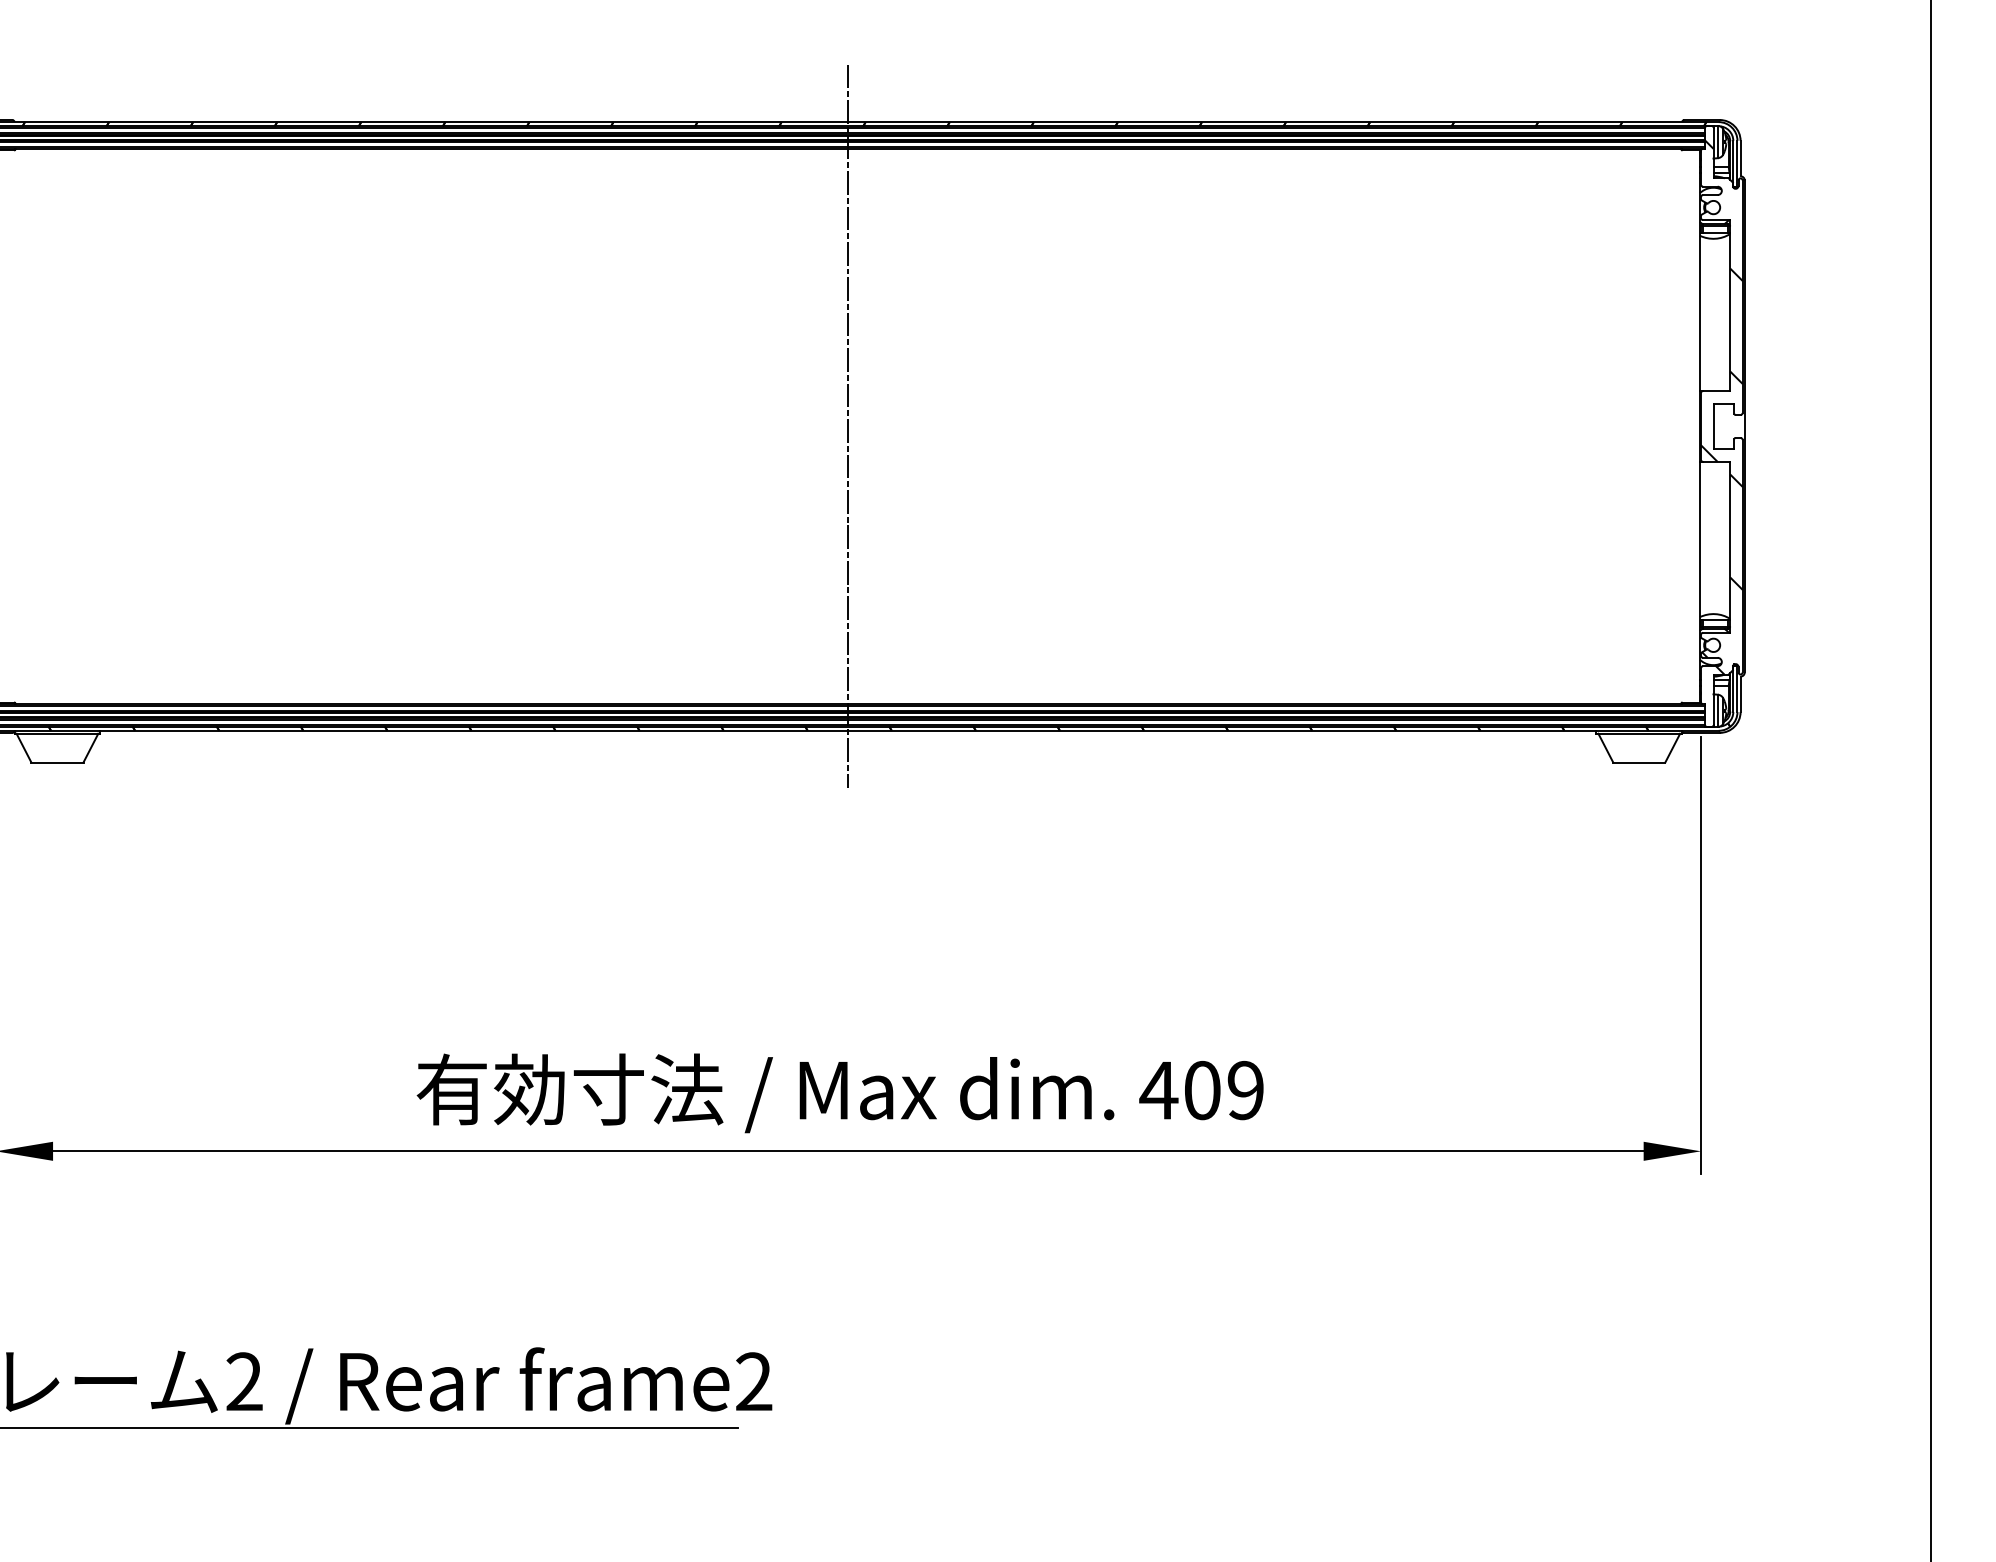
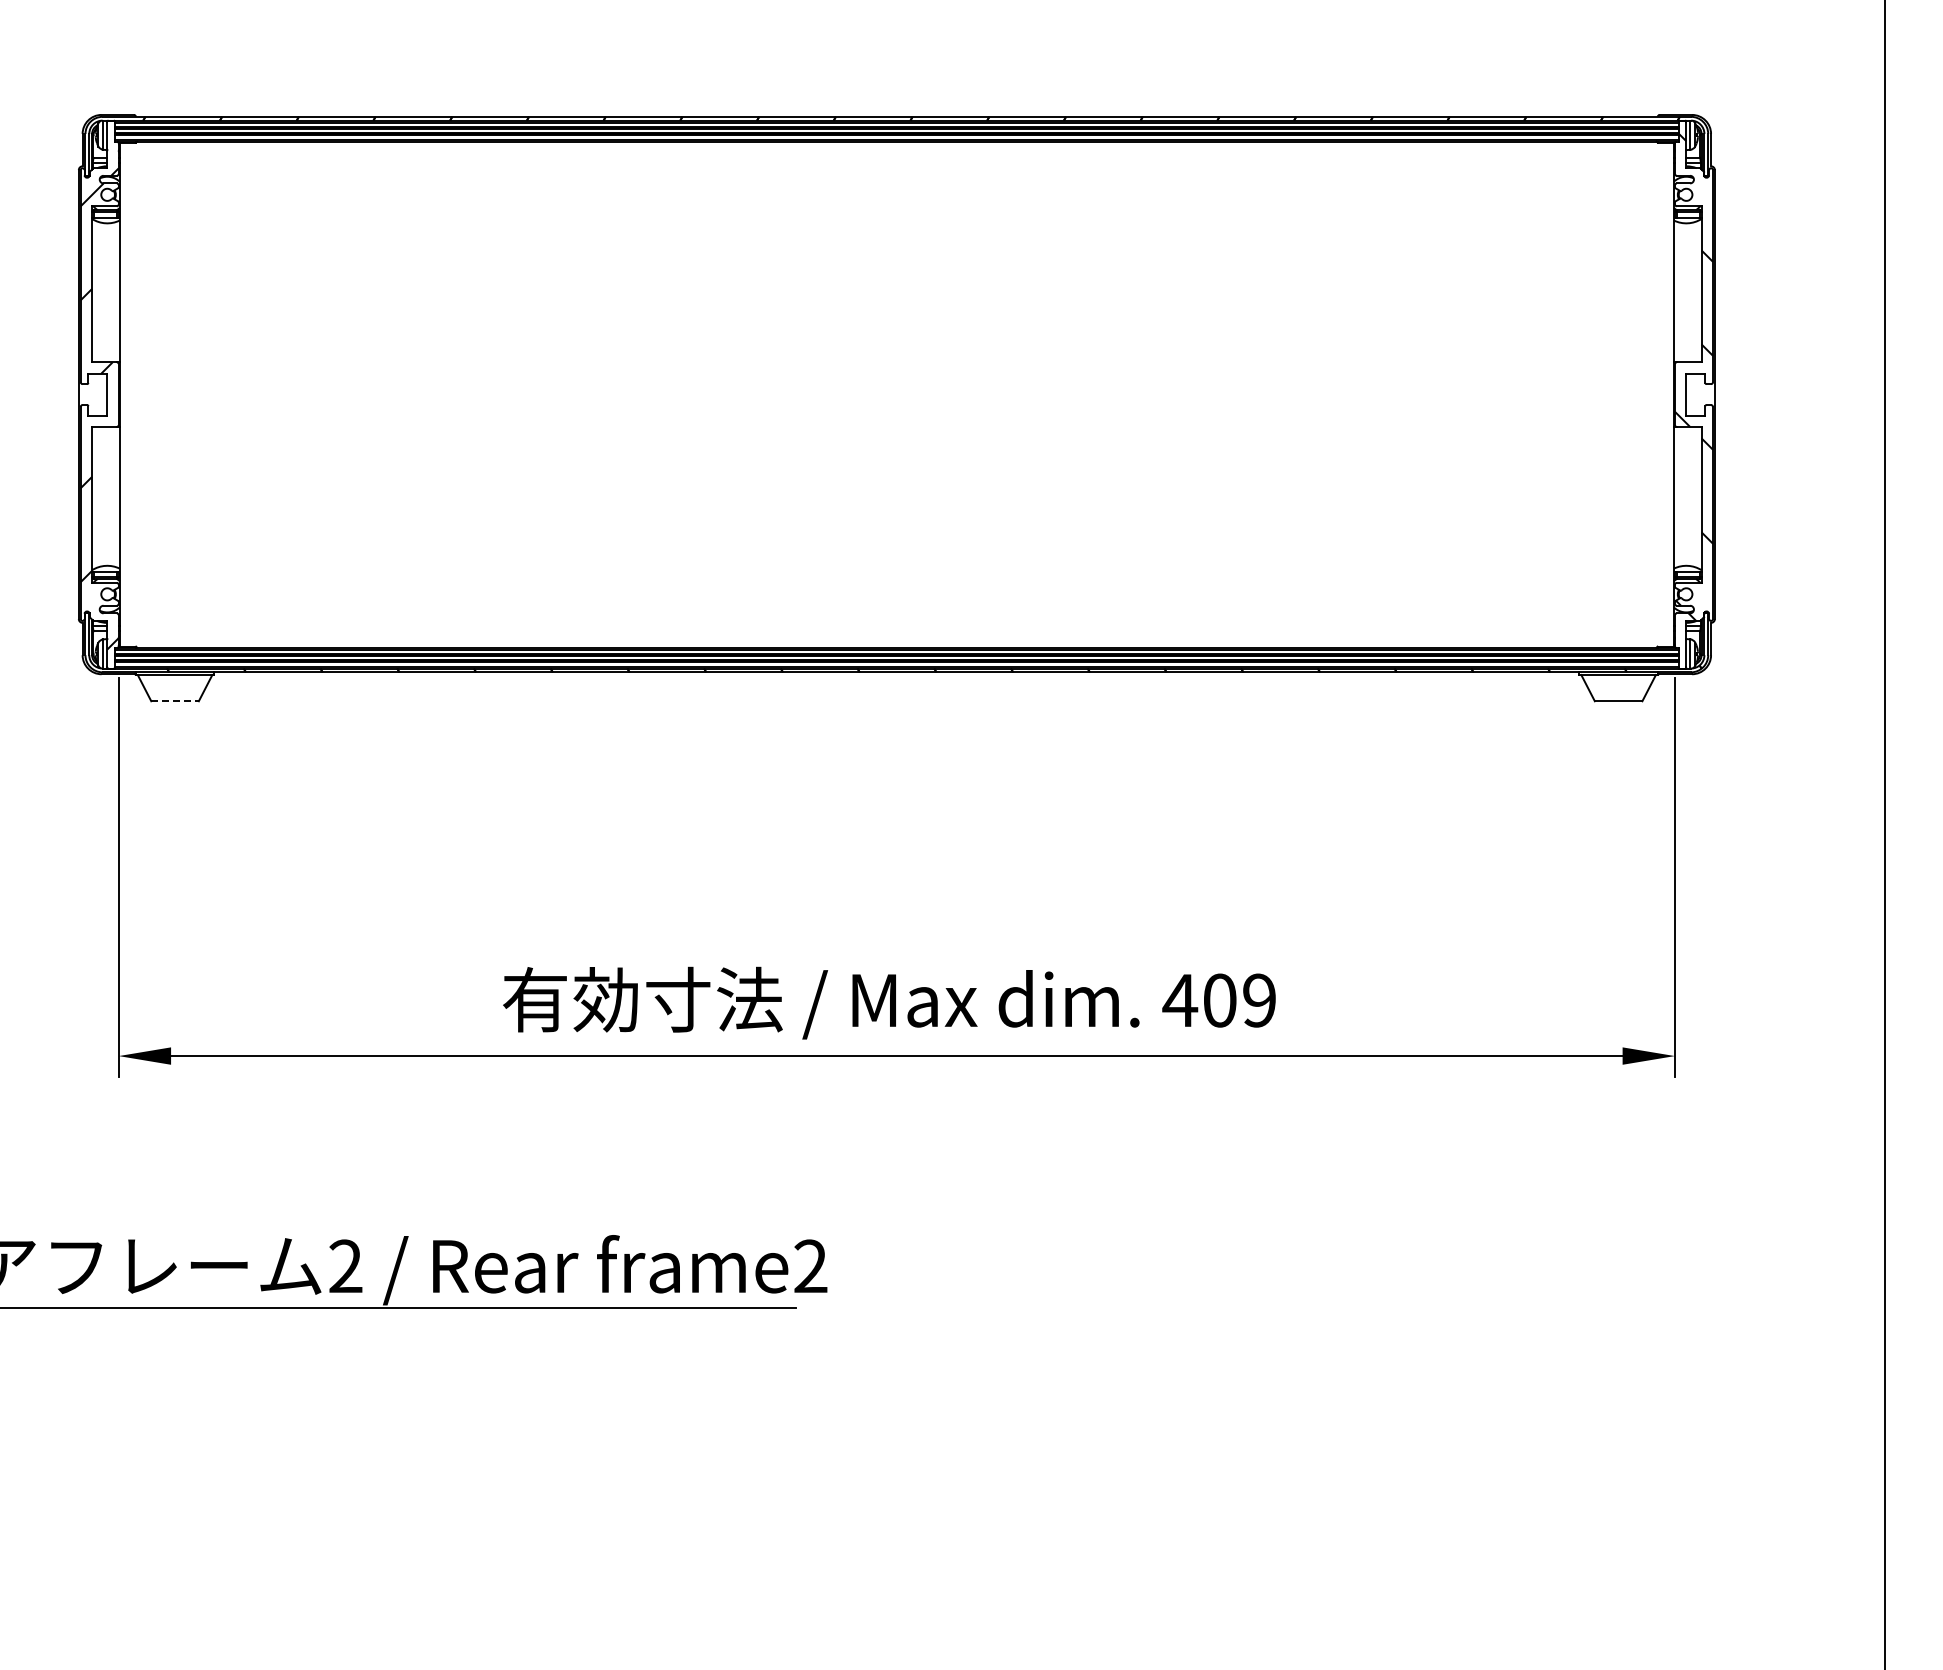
line: (847, 426) -> (896, 394), removed
line: (57, 762) -> (175, 701), solid -> dashed

